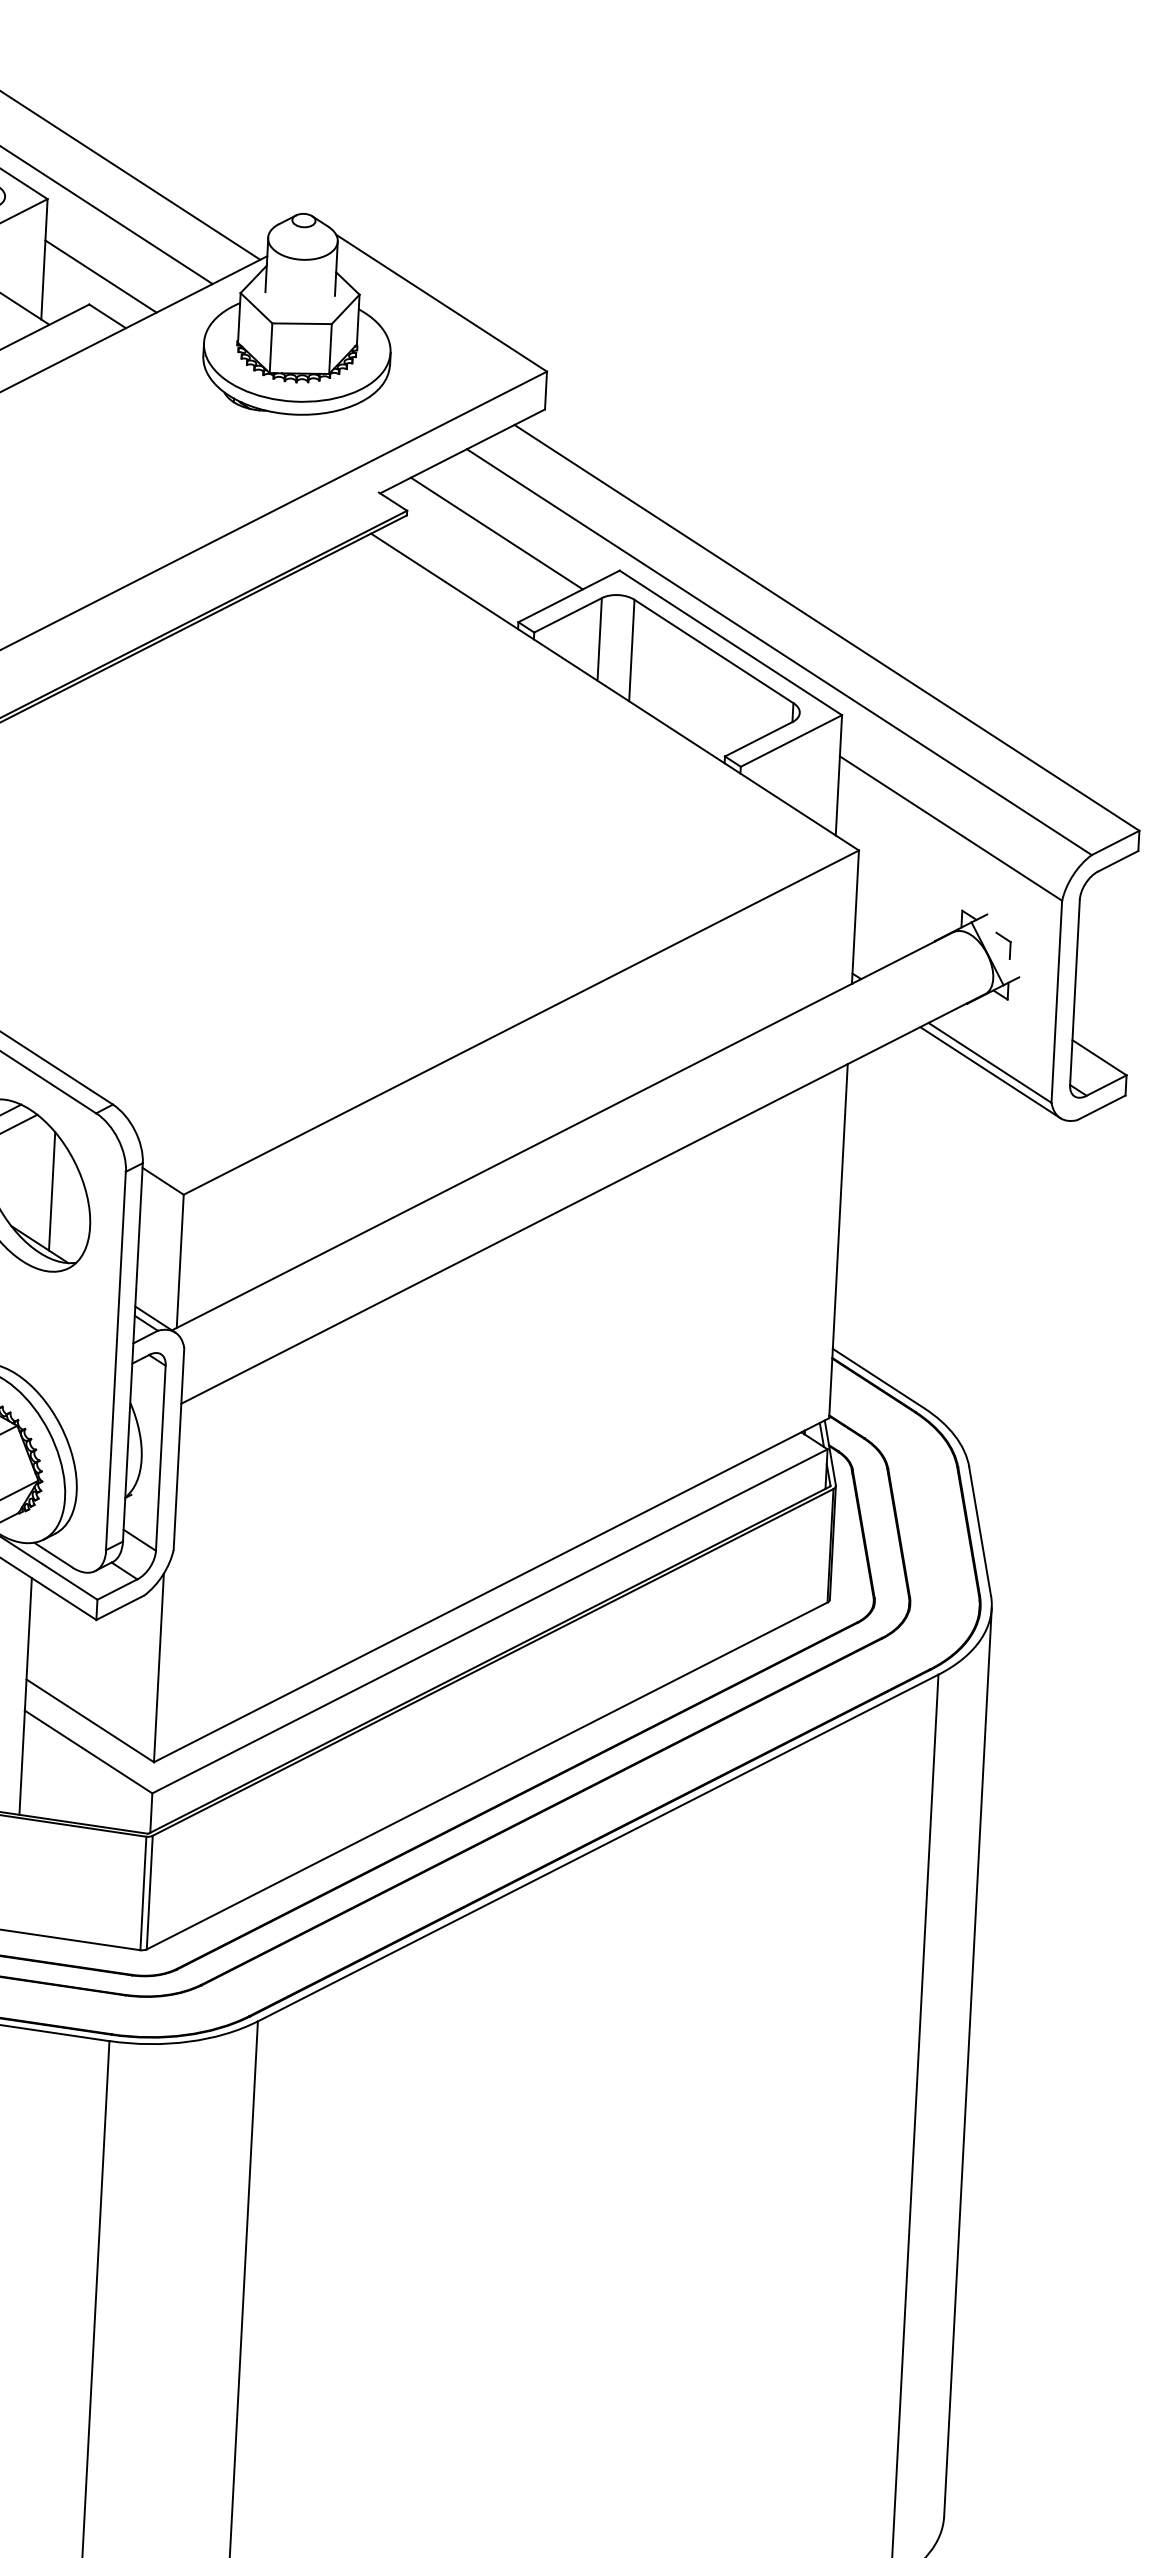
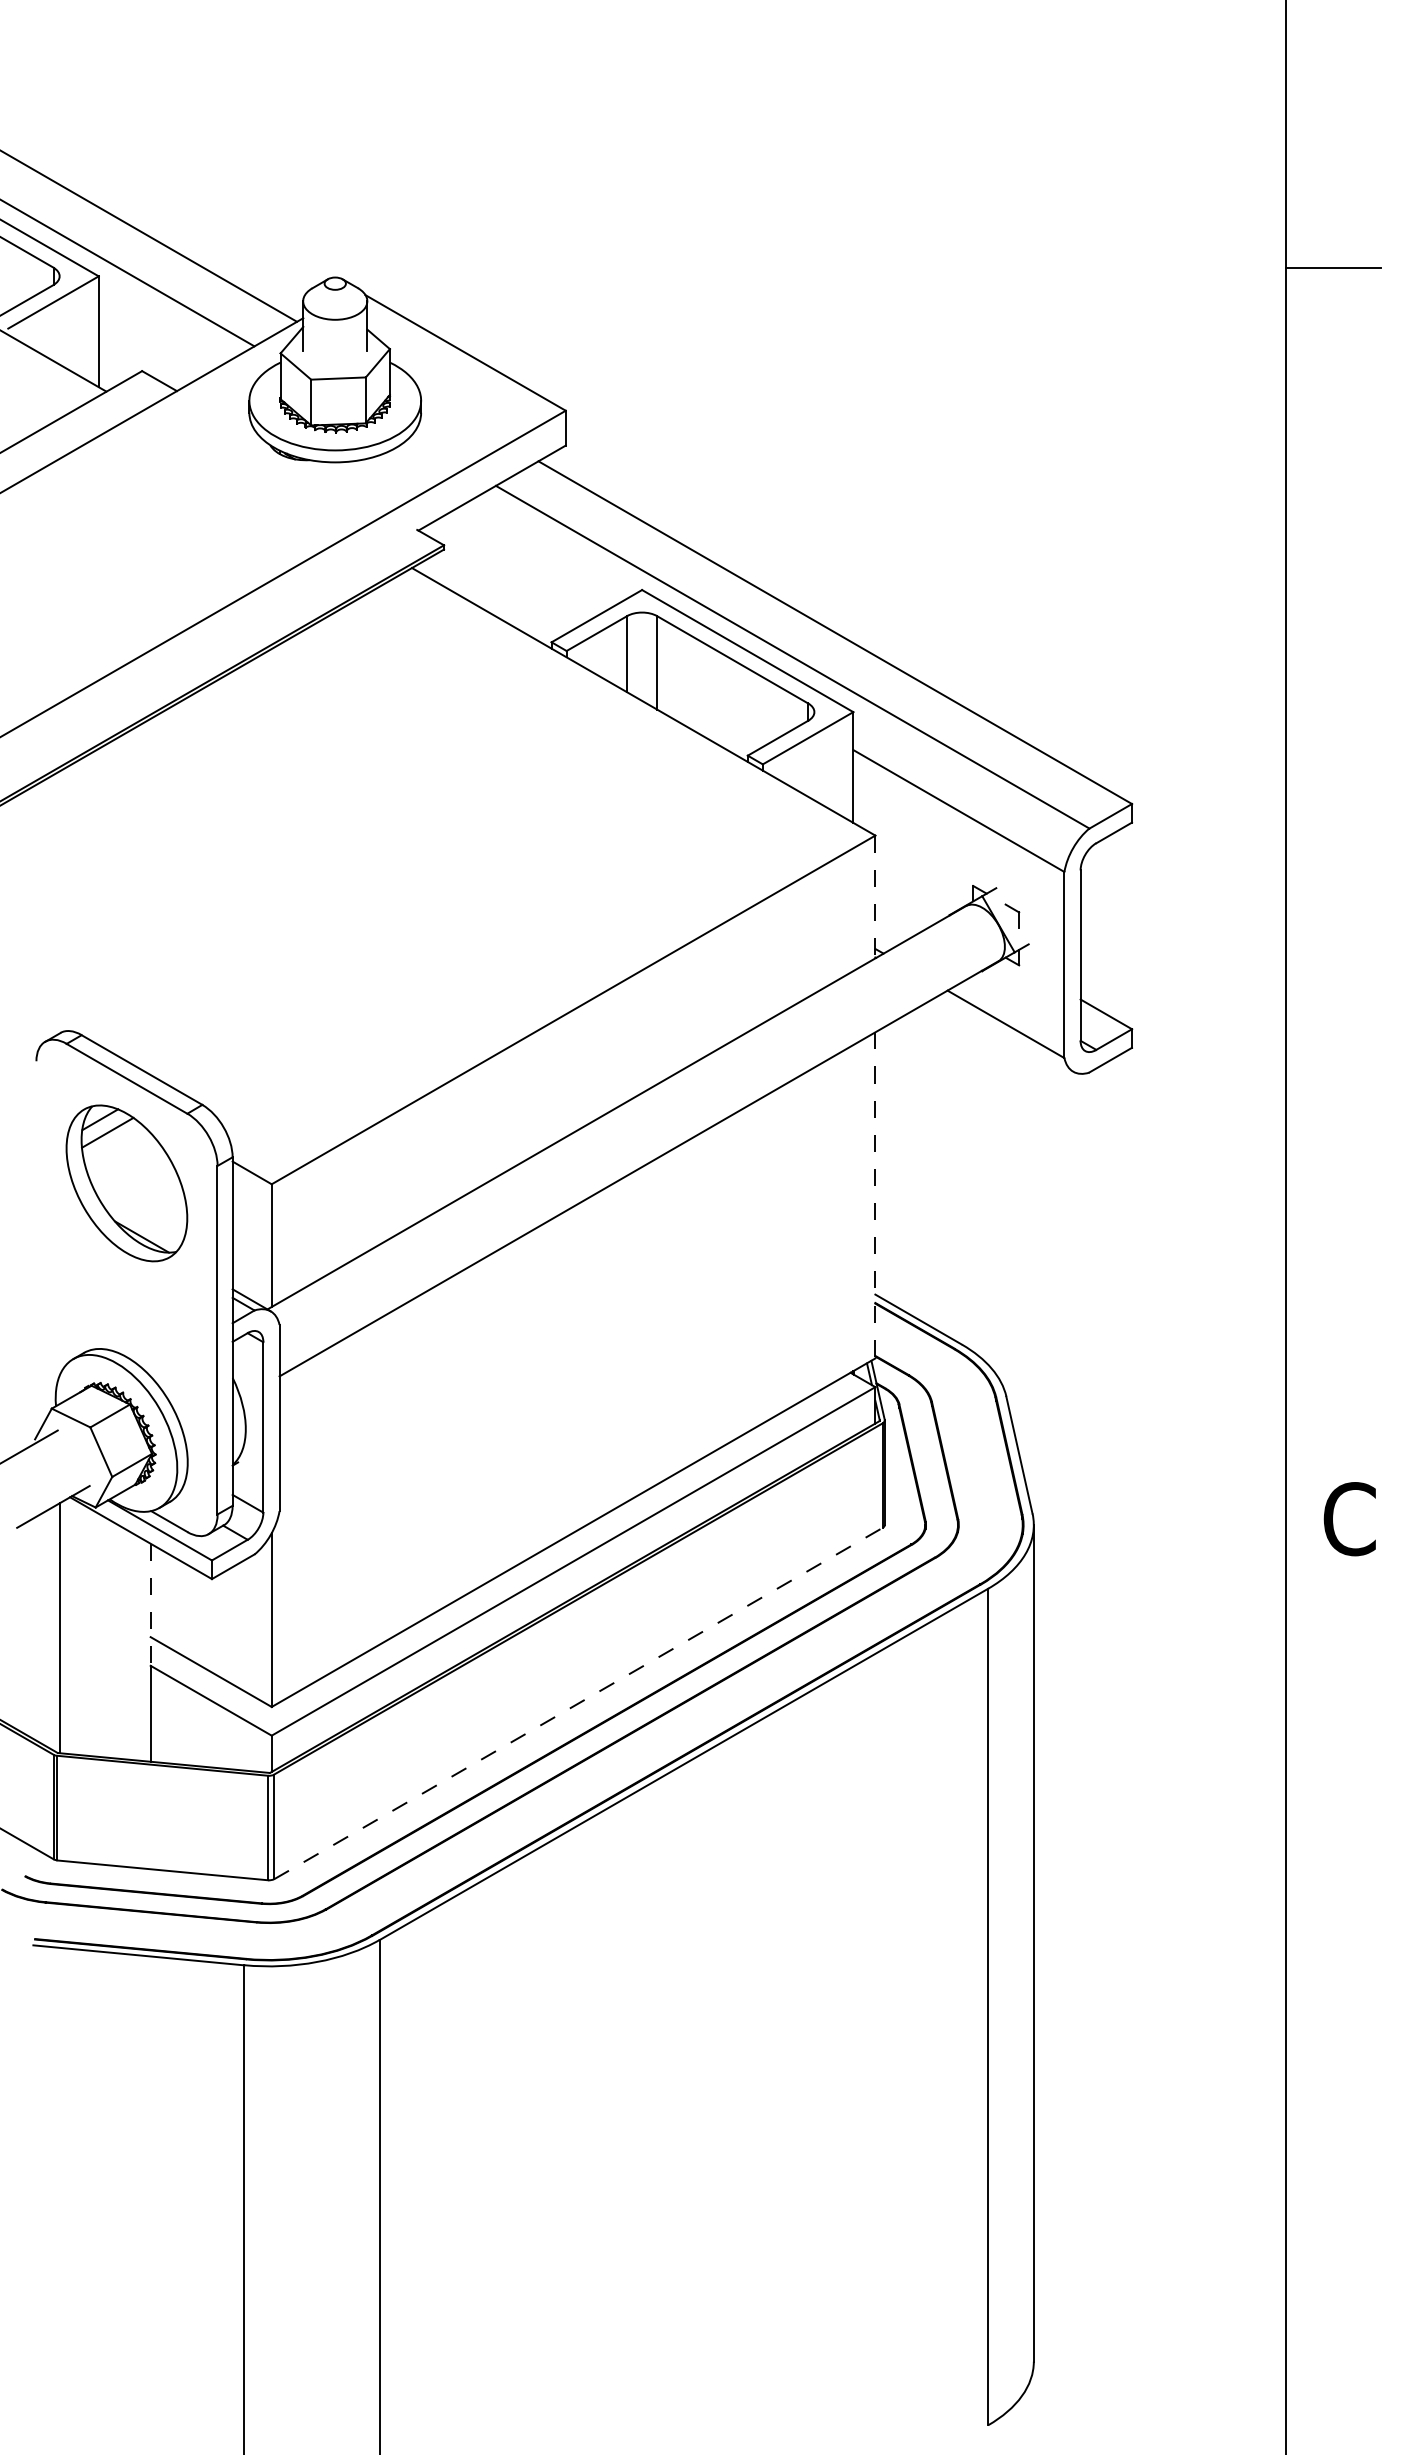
line: (100, 276) -> (151, 344), removed
line: (496, 533) -> (527, 561), removed
line: (855, 917) -> (875, 897), solid -> dashed
line: (990, 1071) -> (1006, 1032), removed
line: (51, 1191) -> (150, 1187), removed
line: (838, 1241) -> (875, 1195), solid -> dashed
line: (28, 1645) -> (150, 1605), solid -> dashed
line: (487, 1775) -> (578, 1703), solid -> dashed

